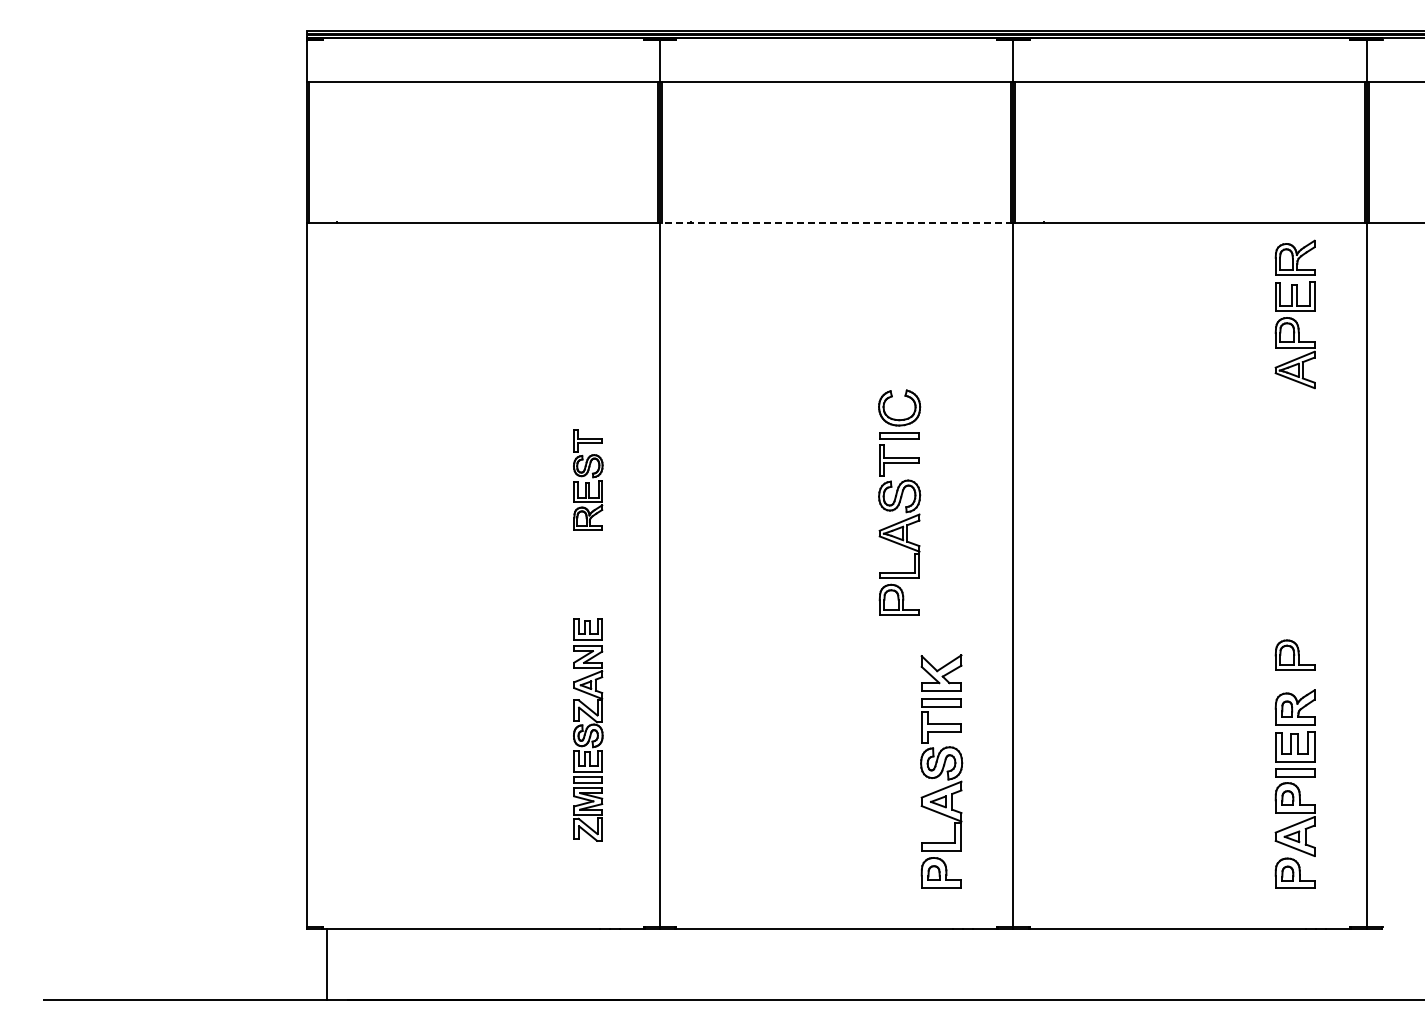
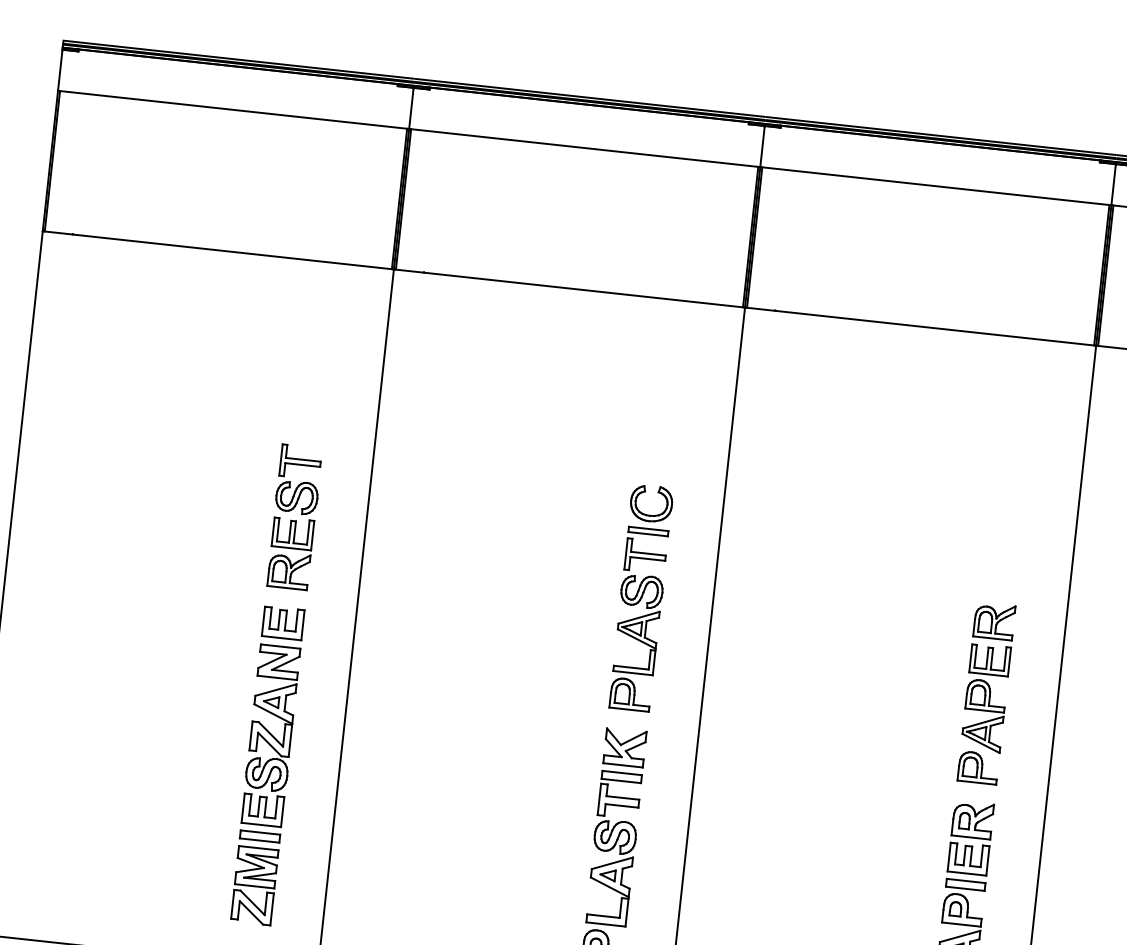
line: (836, 222) -> (569, 288), dashed -> solid
part: (1294, 314) -> (987, 677), moved
part: (587, 479) -> (293, 516), size x1.43
part: (899, 502) -> (641, 597), moved
part: (587, 729) -> (266, 765), size x1.43

